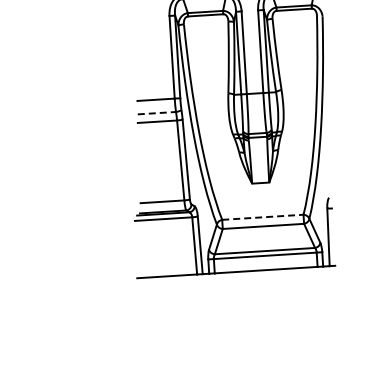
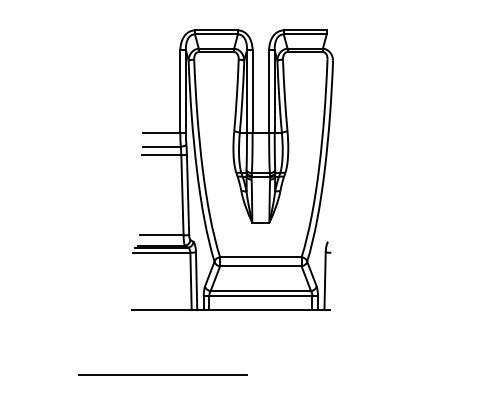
line: (157, 112) -> (162, 146), dashed -> solid
line: (262, 217) -> (260, 257), dashed -> solid
line: (172, 340) -> (162, 374), added

